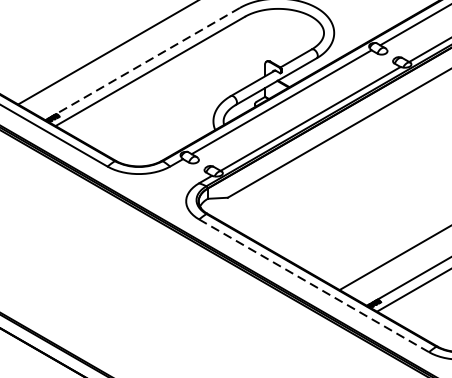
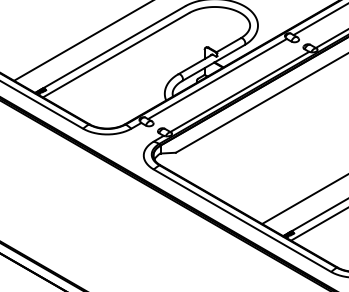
line: (143, 63) -> (110, 49), dashed -> solid
line: (314, 285) -> (242, 220), dashed -> solid

